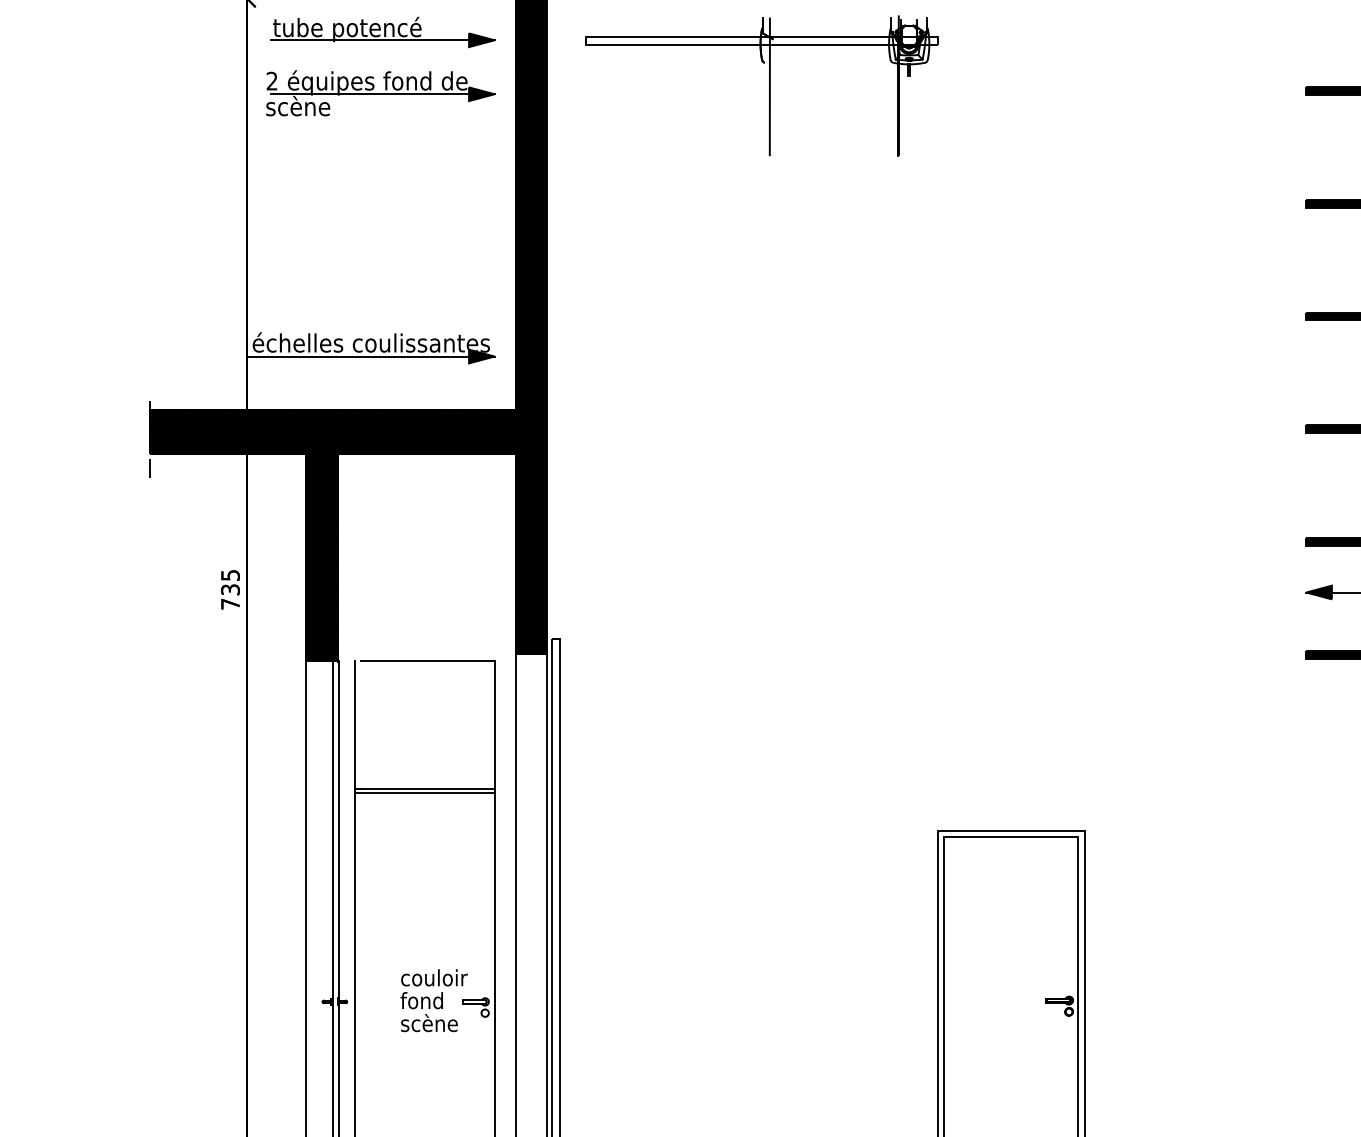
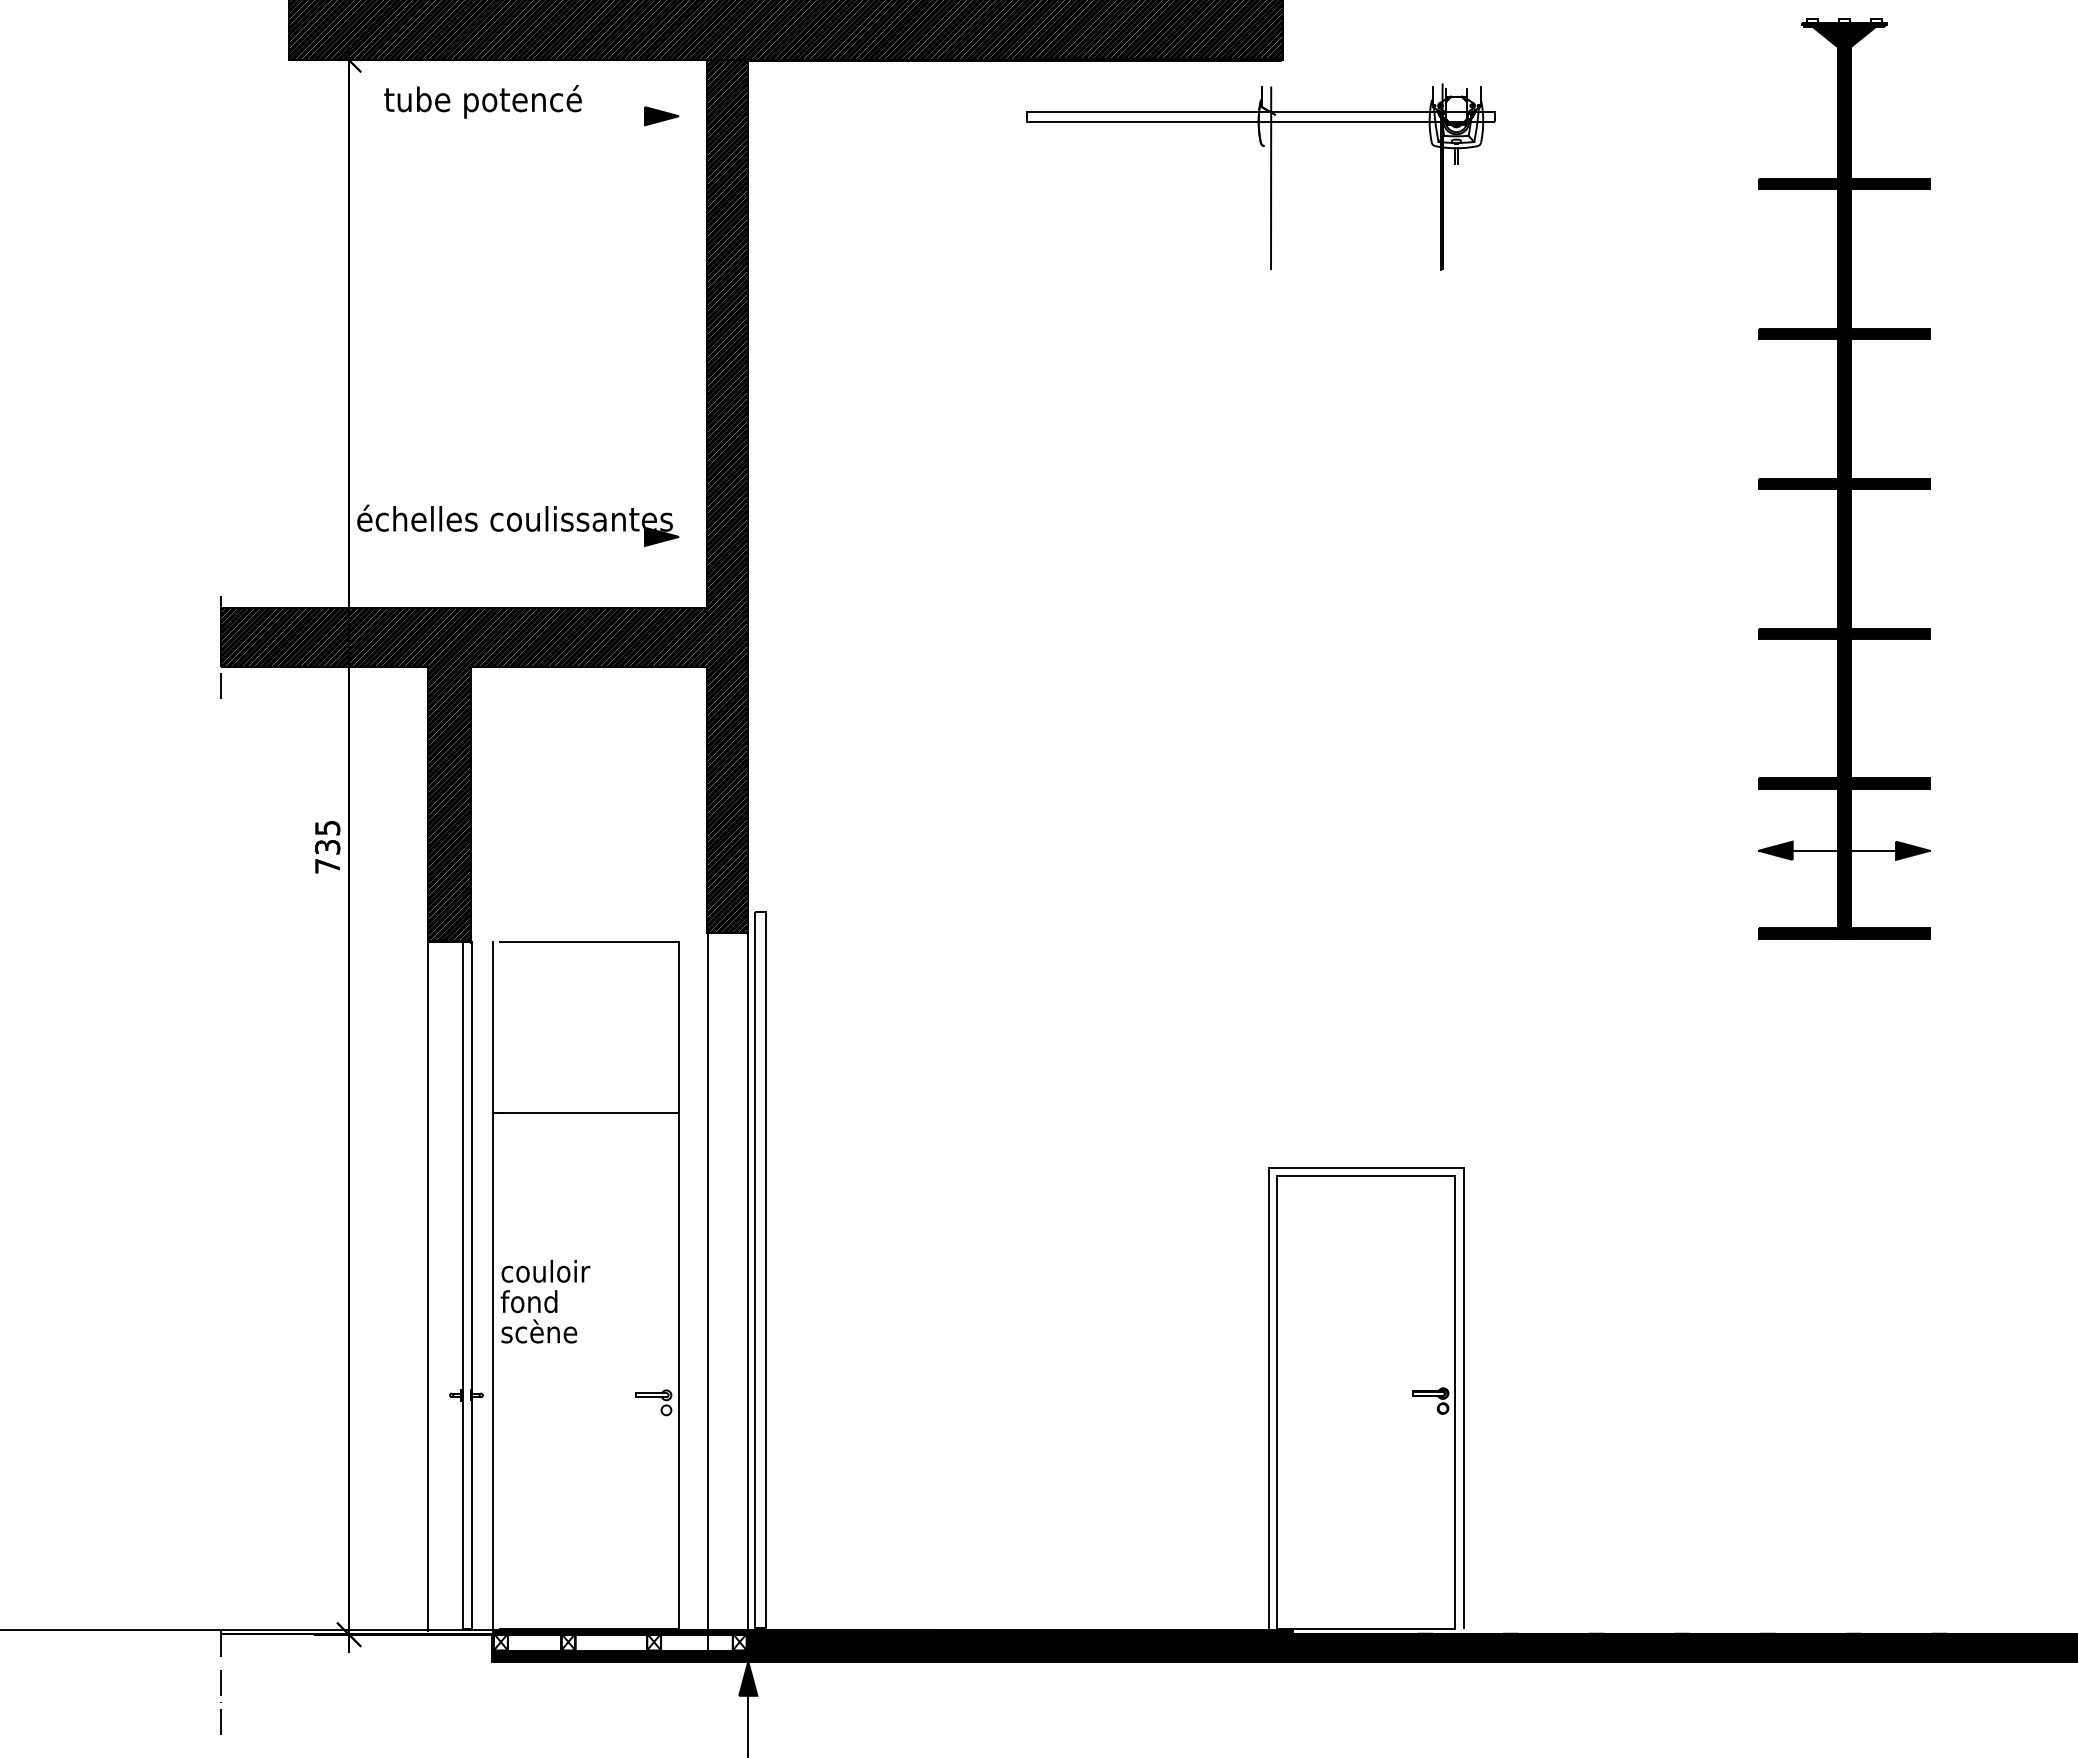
line: (382, 40) -> (530, 116), removed
part: (769, 85) -> (1270, 176), moved
part: (380, 93) -> (527, 186), removed
line: (371, 356) -> (515, 536), removed
line: (425, 792) -> (586, 1116), removed
text: (434, 1000) -> (545, 1301), moved

